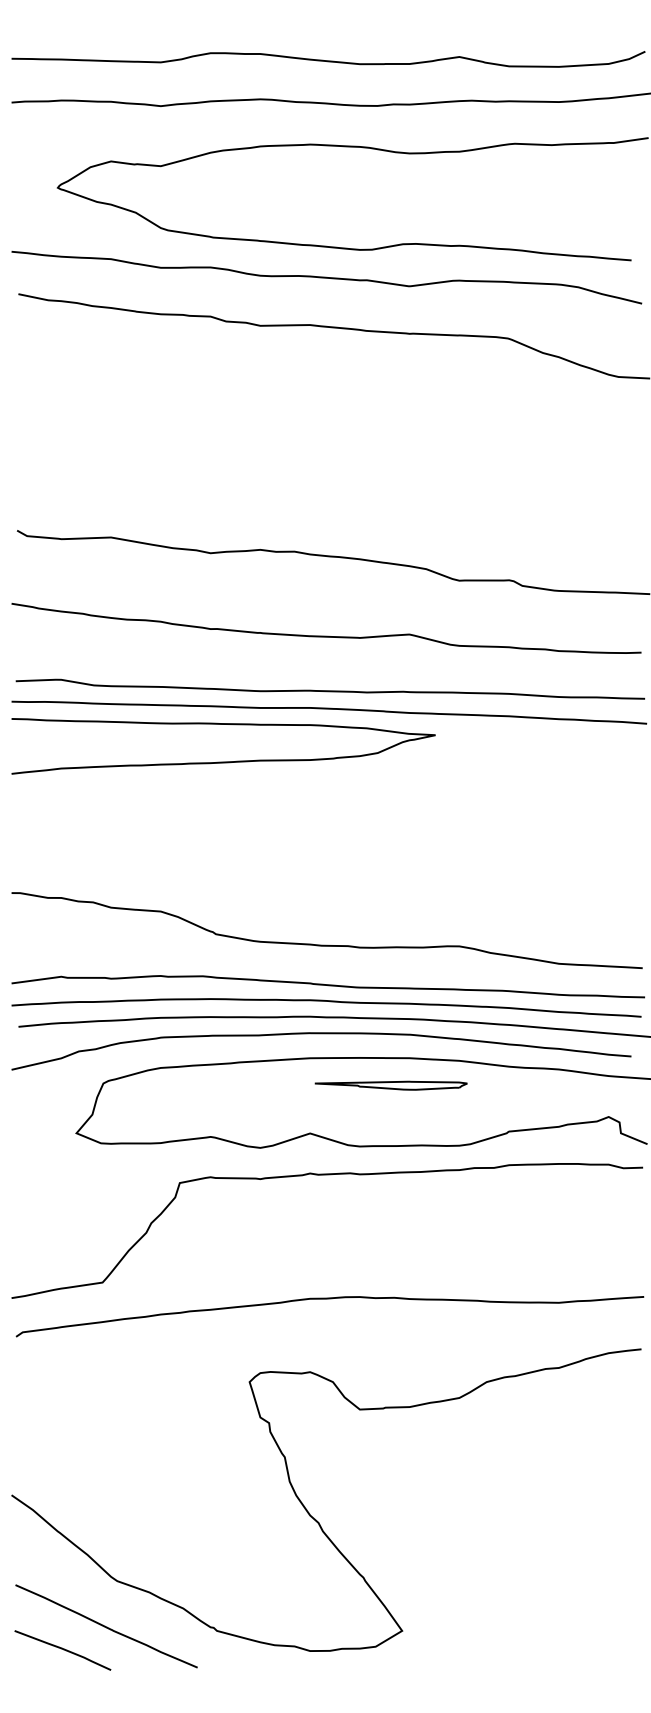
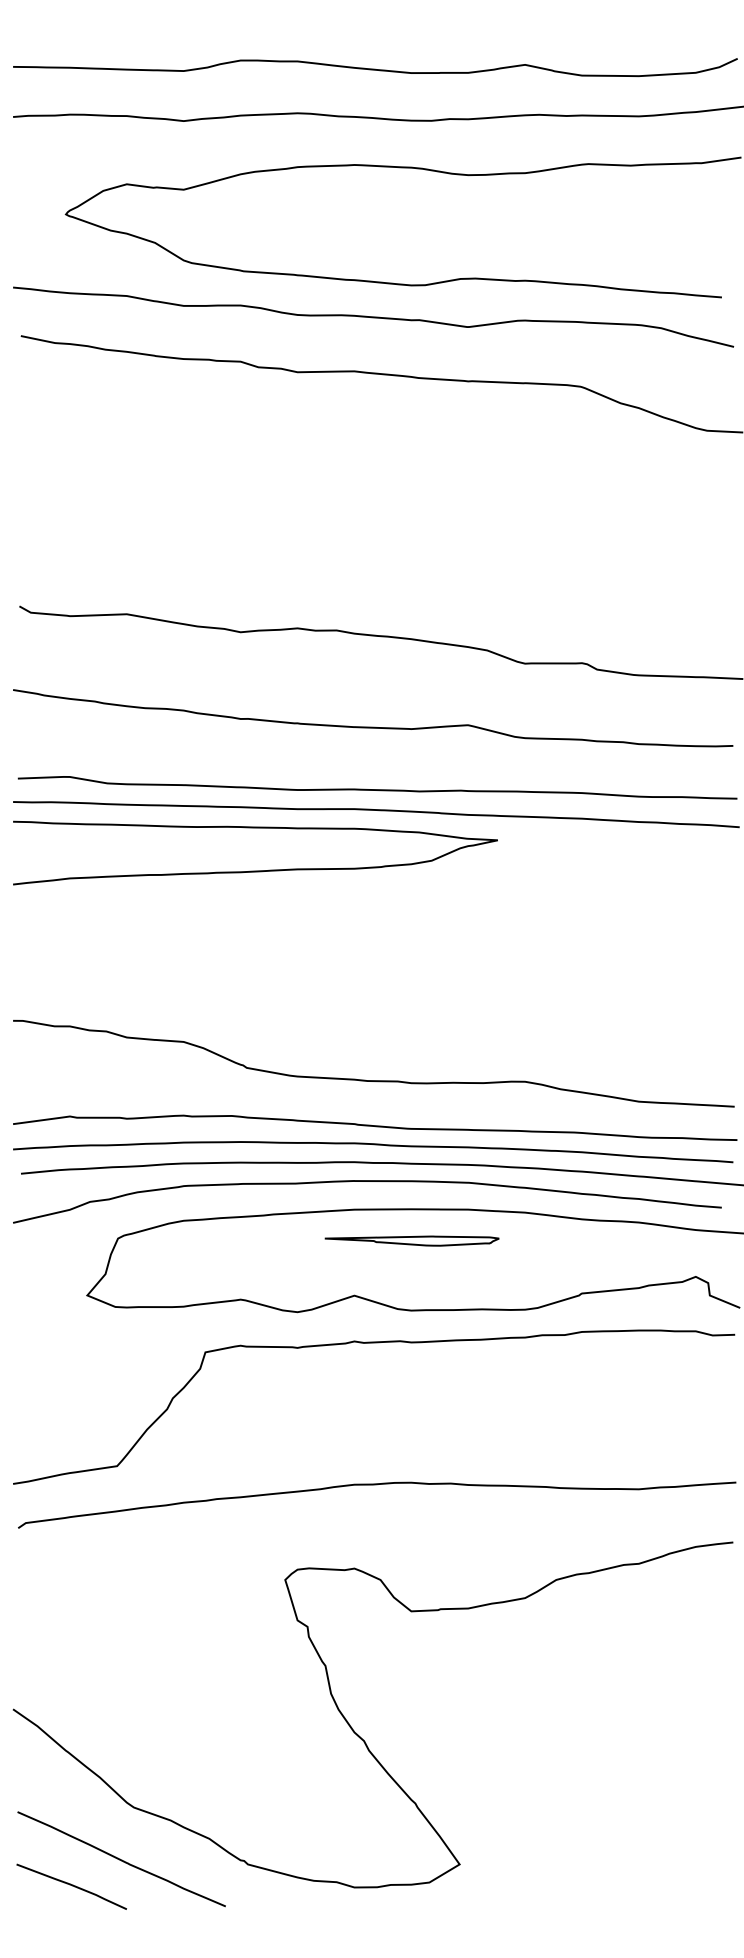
part: (390, 1085) -> (411, 1240), moved

